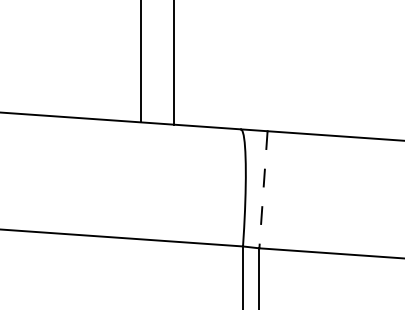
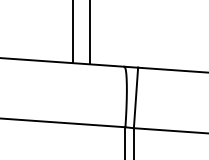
line: (262, 190) -> (135, 98), dashed -> solid

